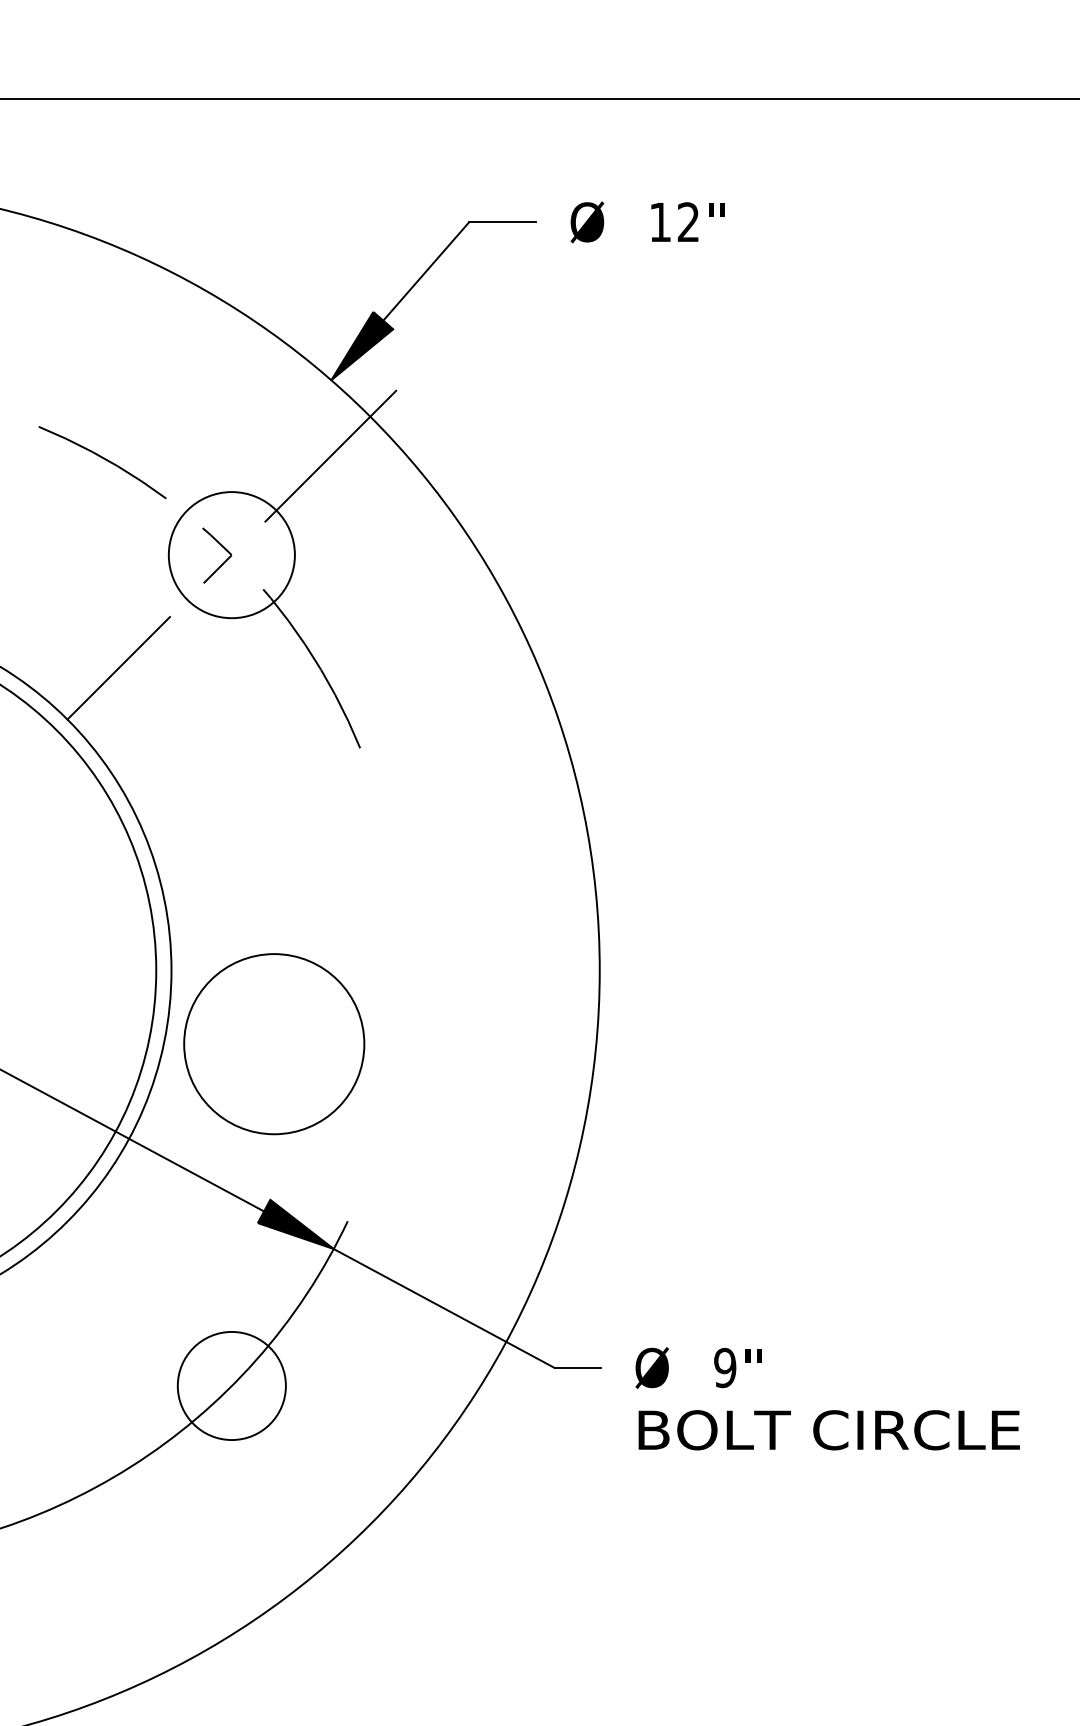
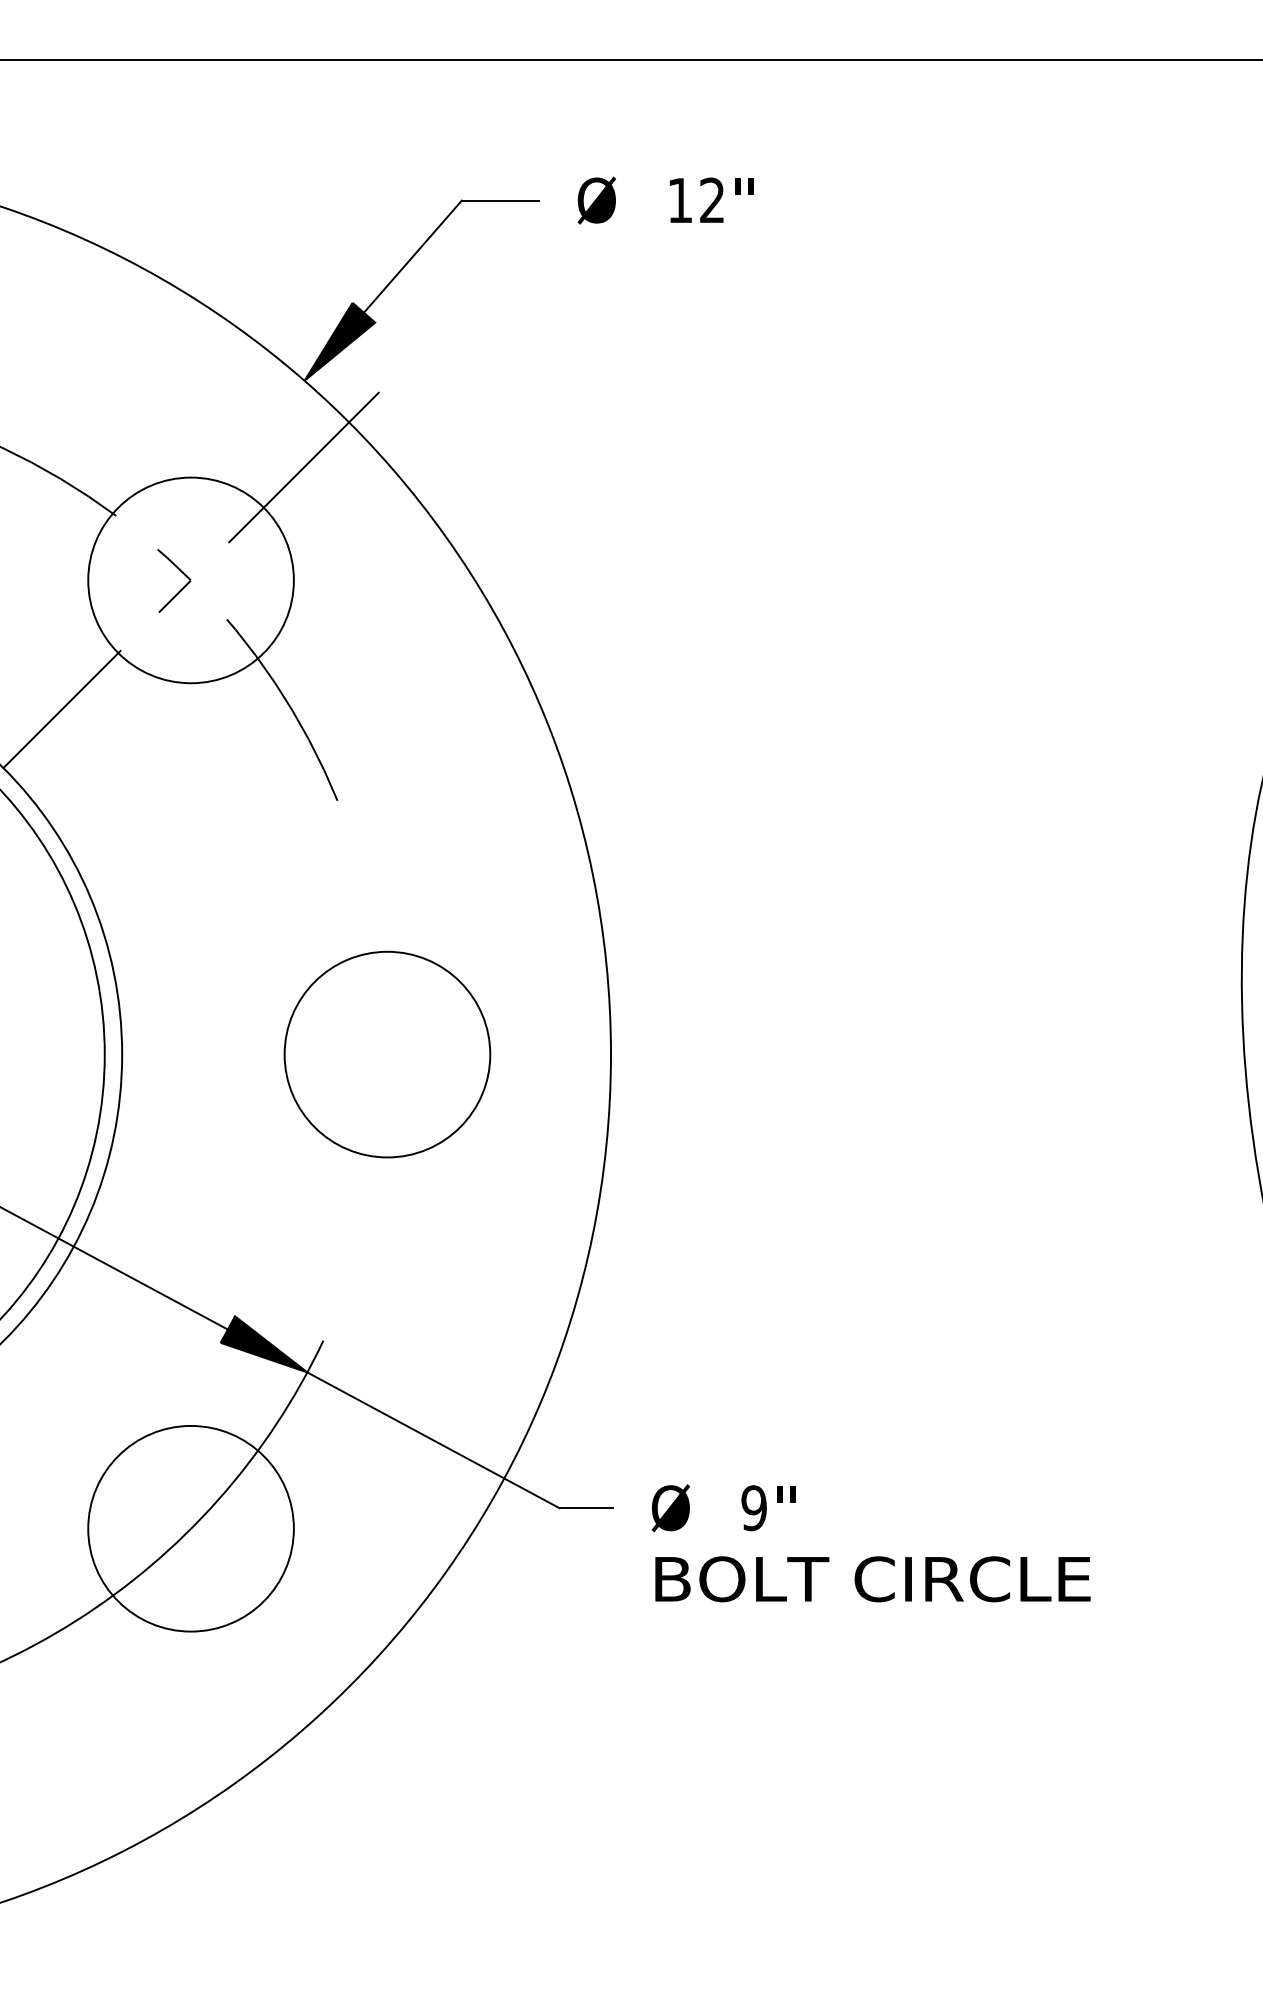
circle: (231, 555) -> (190, 580), size x1.43
circle: (274, 1044) -> (387, 1054), moved
circle: (231, 1385) -> (190, 1528), size x1.67

